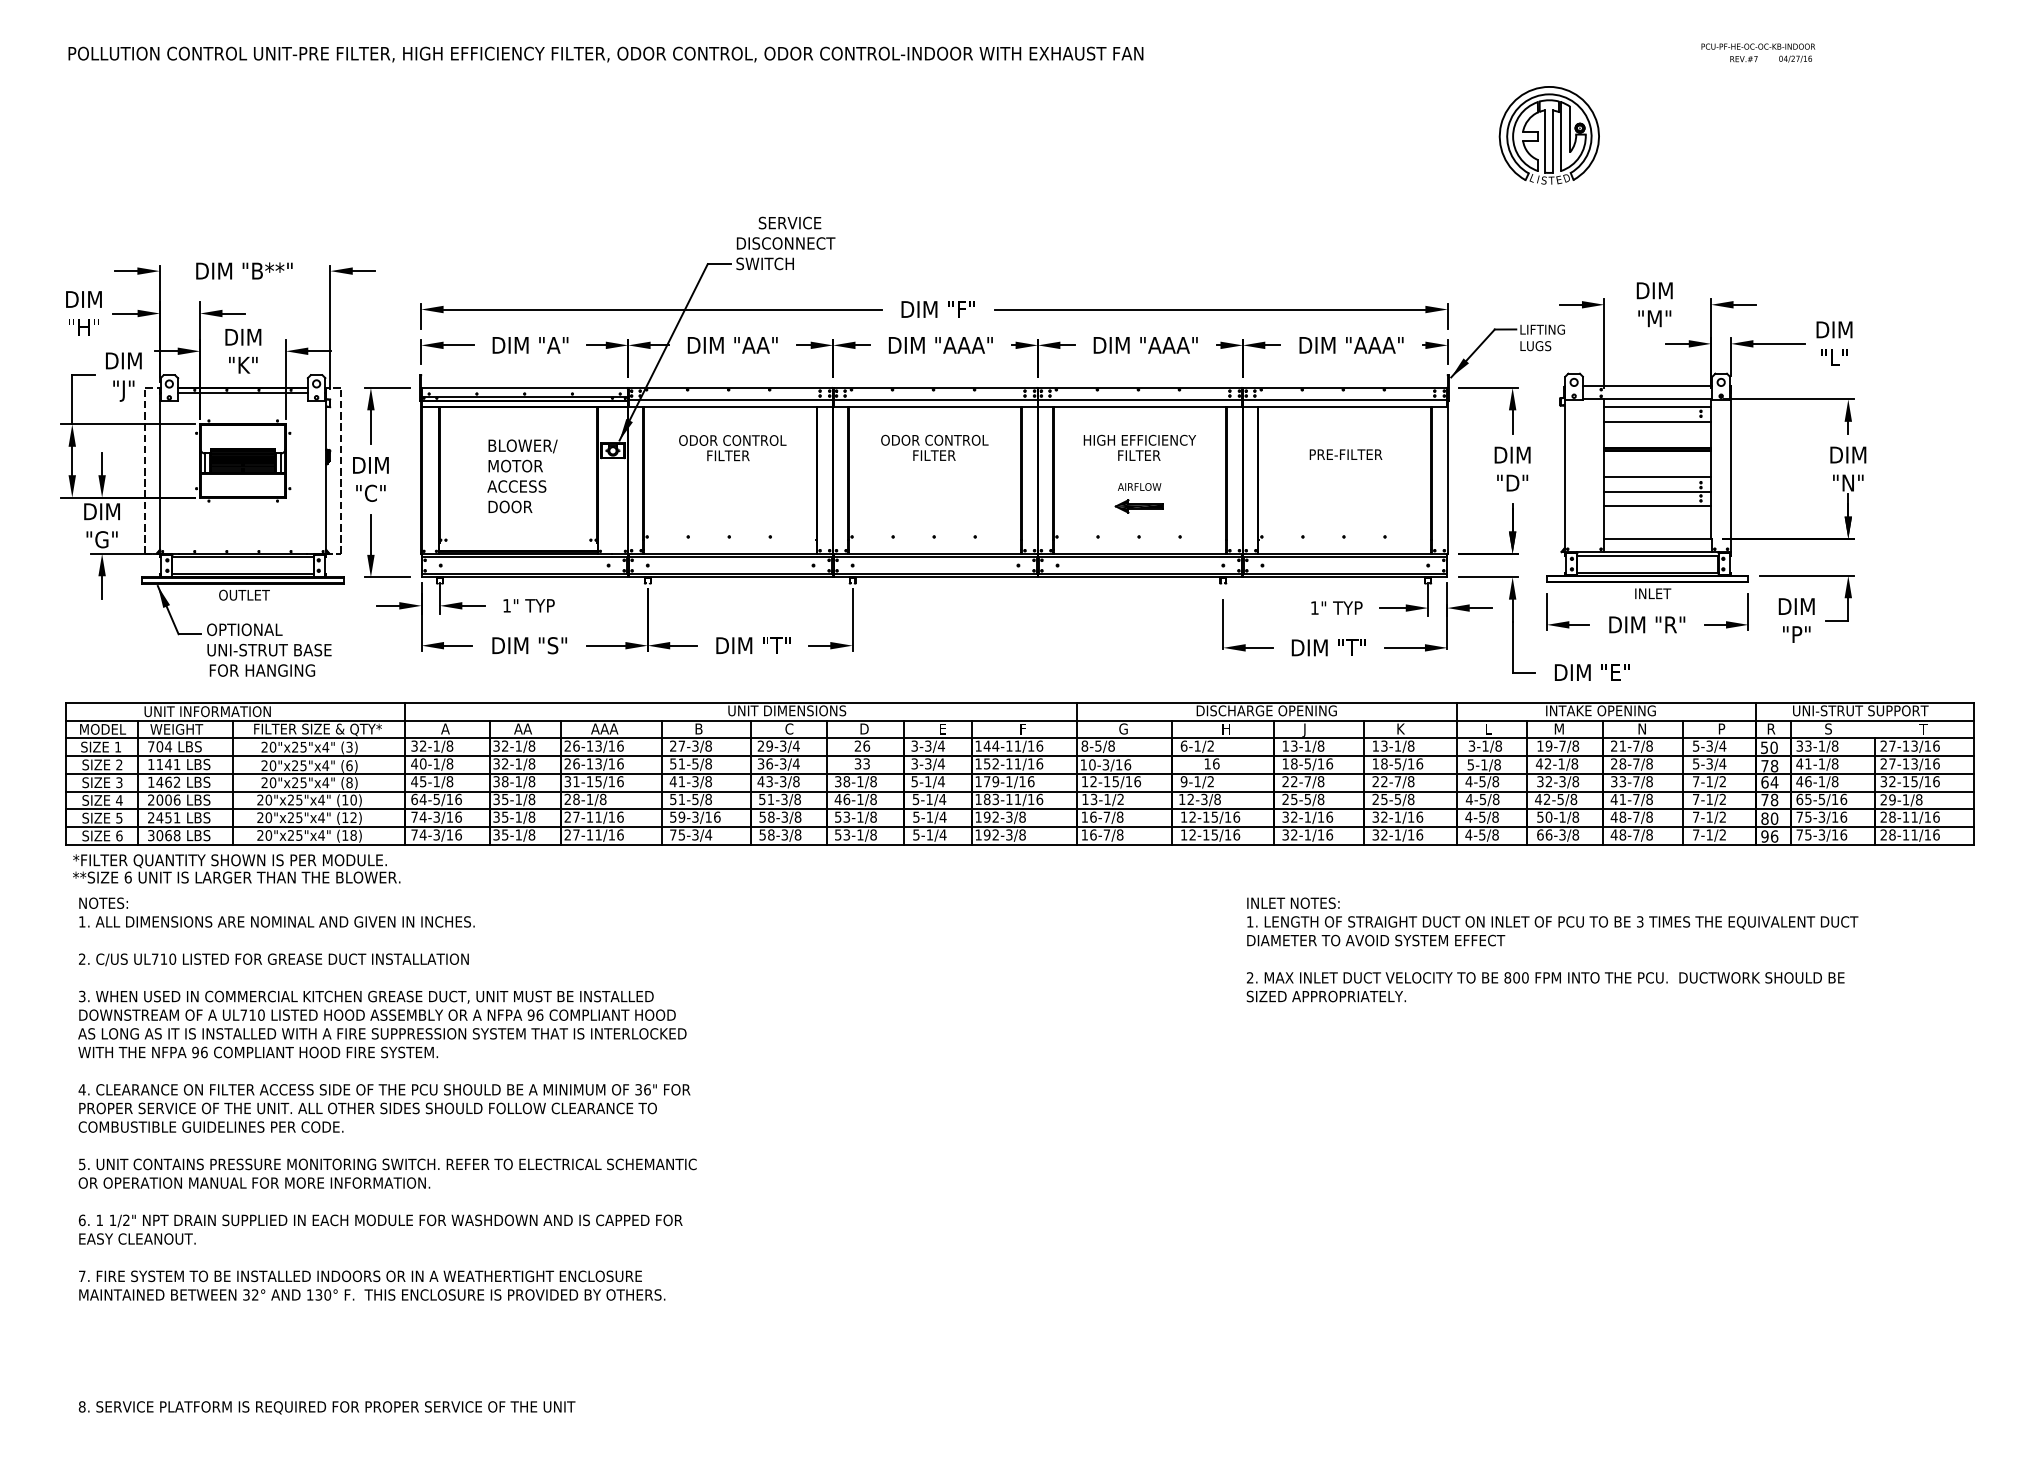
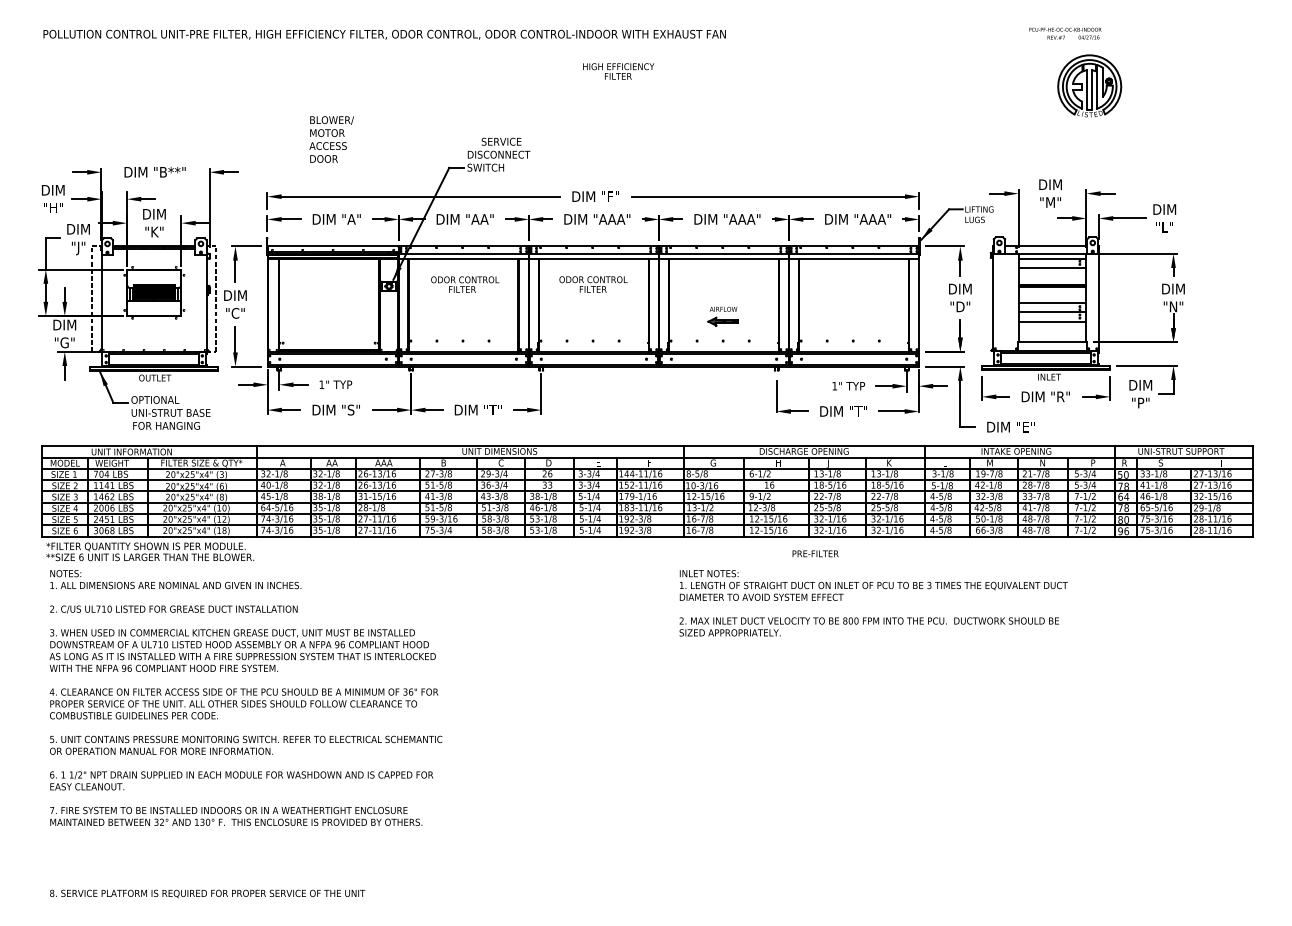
text: (1758, 52) -> (1065, 33), moved
part: (1549, 134) -> (1089, 85), moved
text: (1139, 447) -> (618, 71), moved
text: (1345, 454) -> (815, 553), moved
text: (522, 476) -> (331, 139), moved
text: (1552, 950) -> (873, 603), moved

